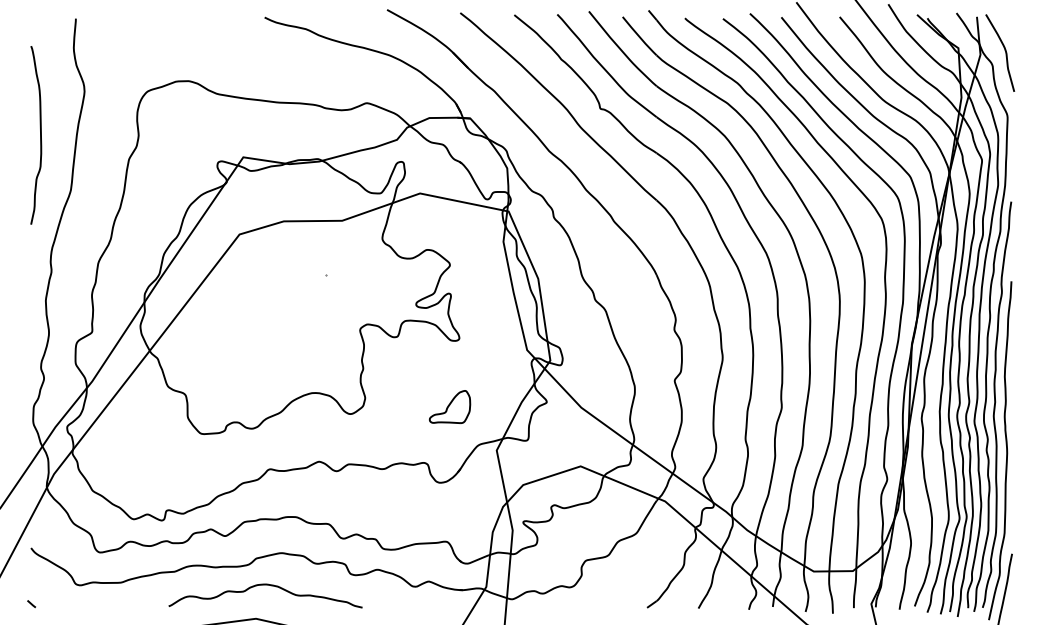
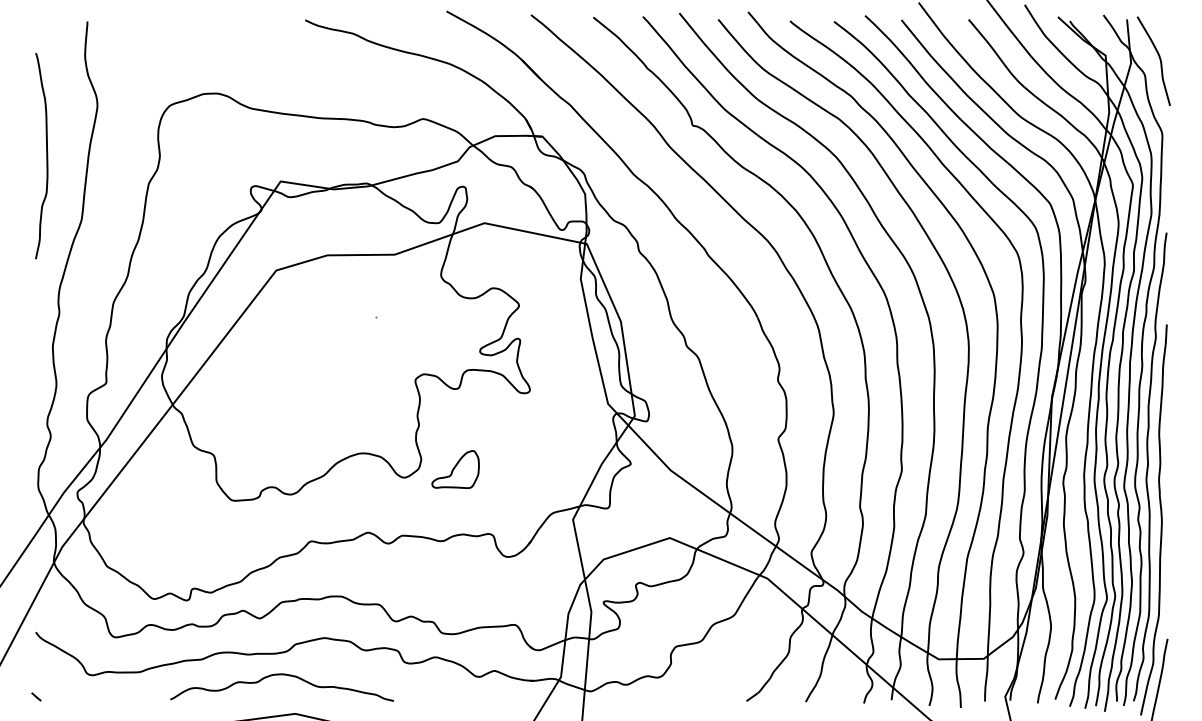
part: (449, 406) -> (455, 468), moved
curve: (265, 585) -> (282, 675), moved

